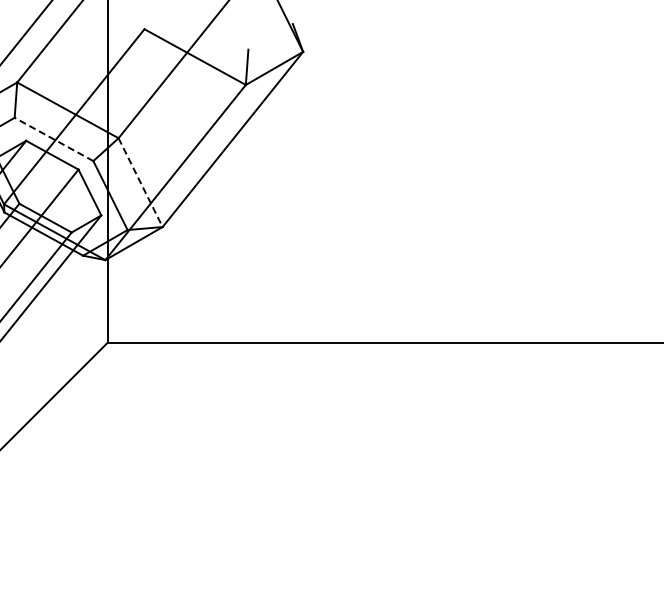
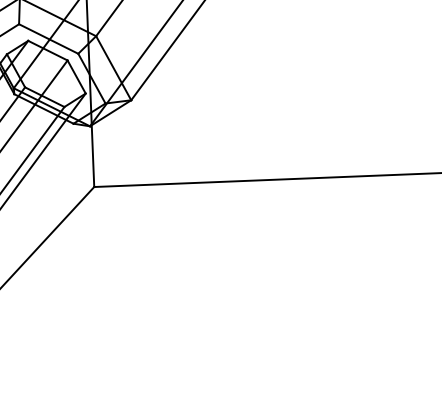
line: (54, 139) -> (49, 39), dashed -> solid
line: (140, 182) -> (113, 68), dashed -> solid

